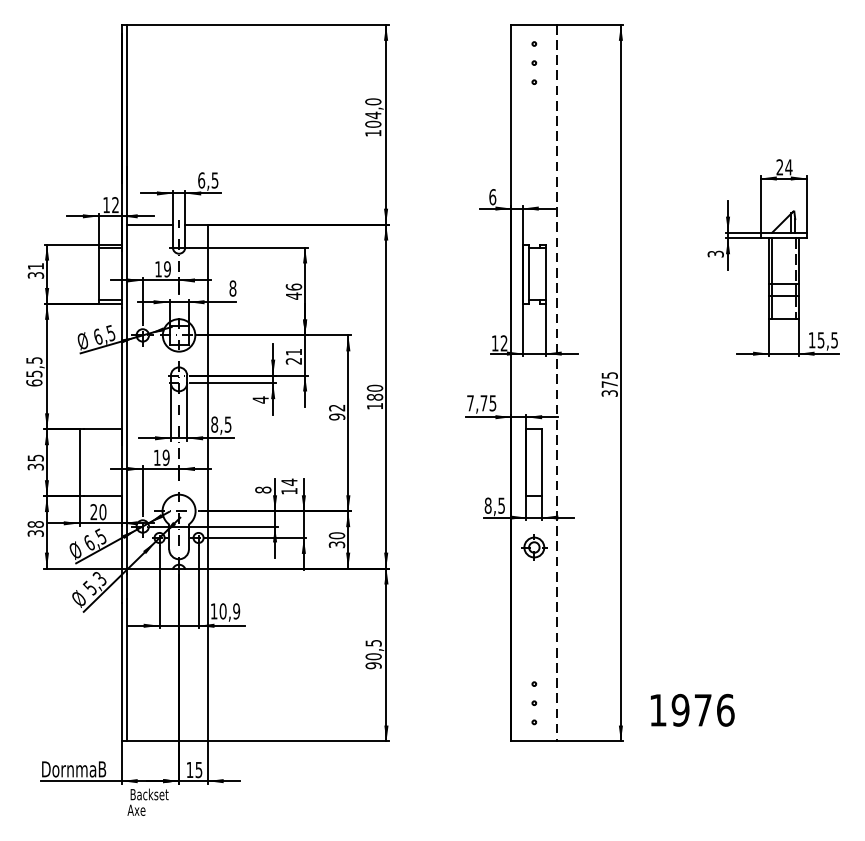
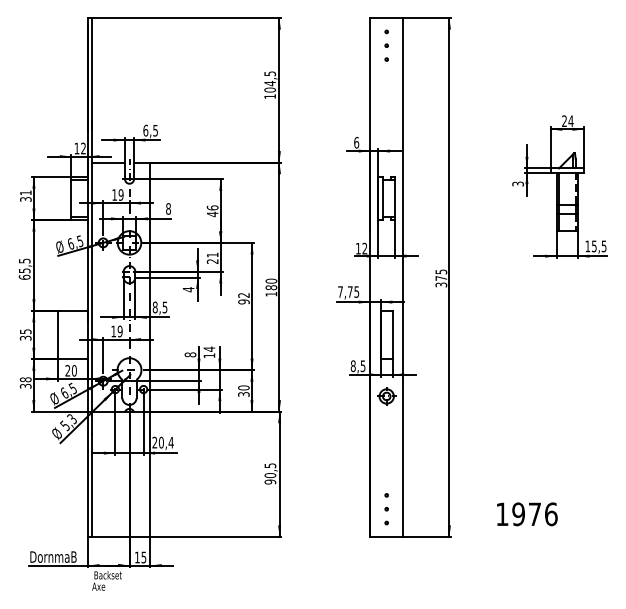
text: (373, 101) -> (270, 73), 104,0 -> 104,5
line: (557, 383) -> (403, 277), dashed -> solid
text: (224, 611) -> (162, 442), 10,9 -> 20,4
text: (692, 710) -> (527, 514), moved

